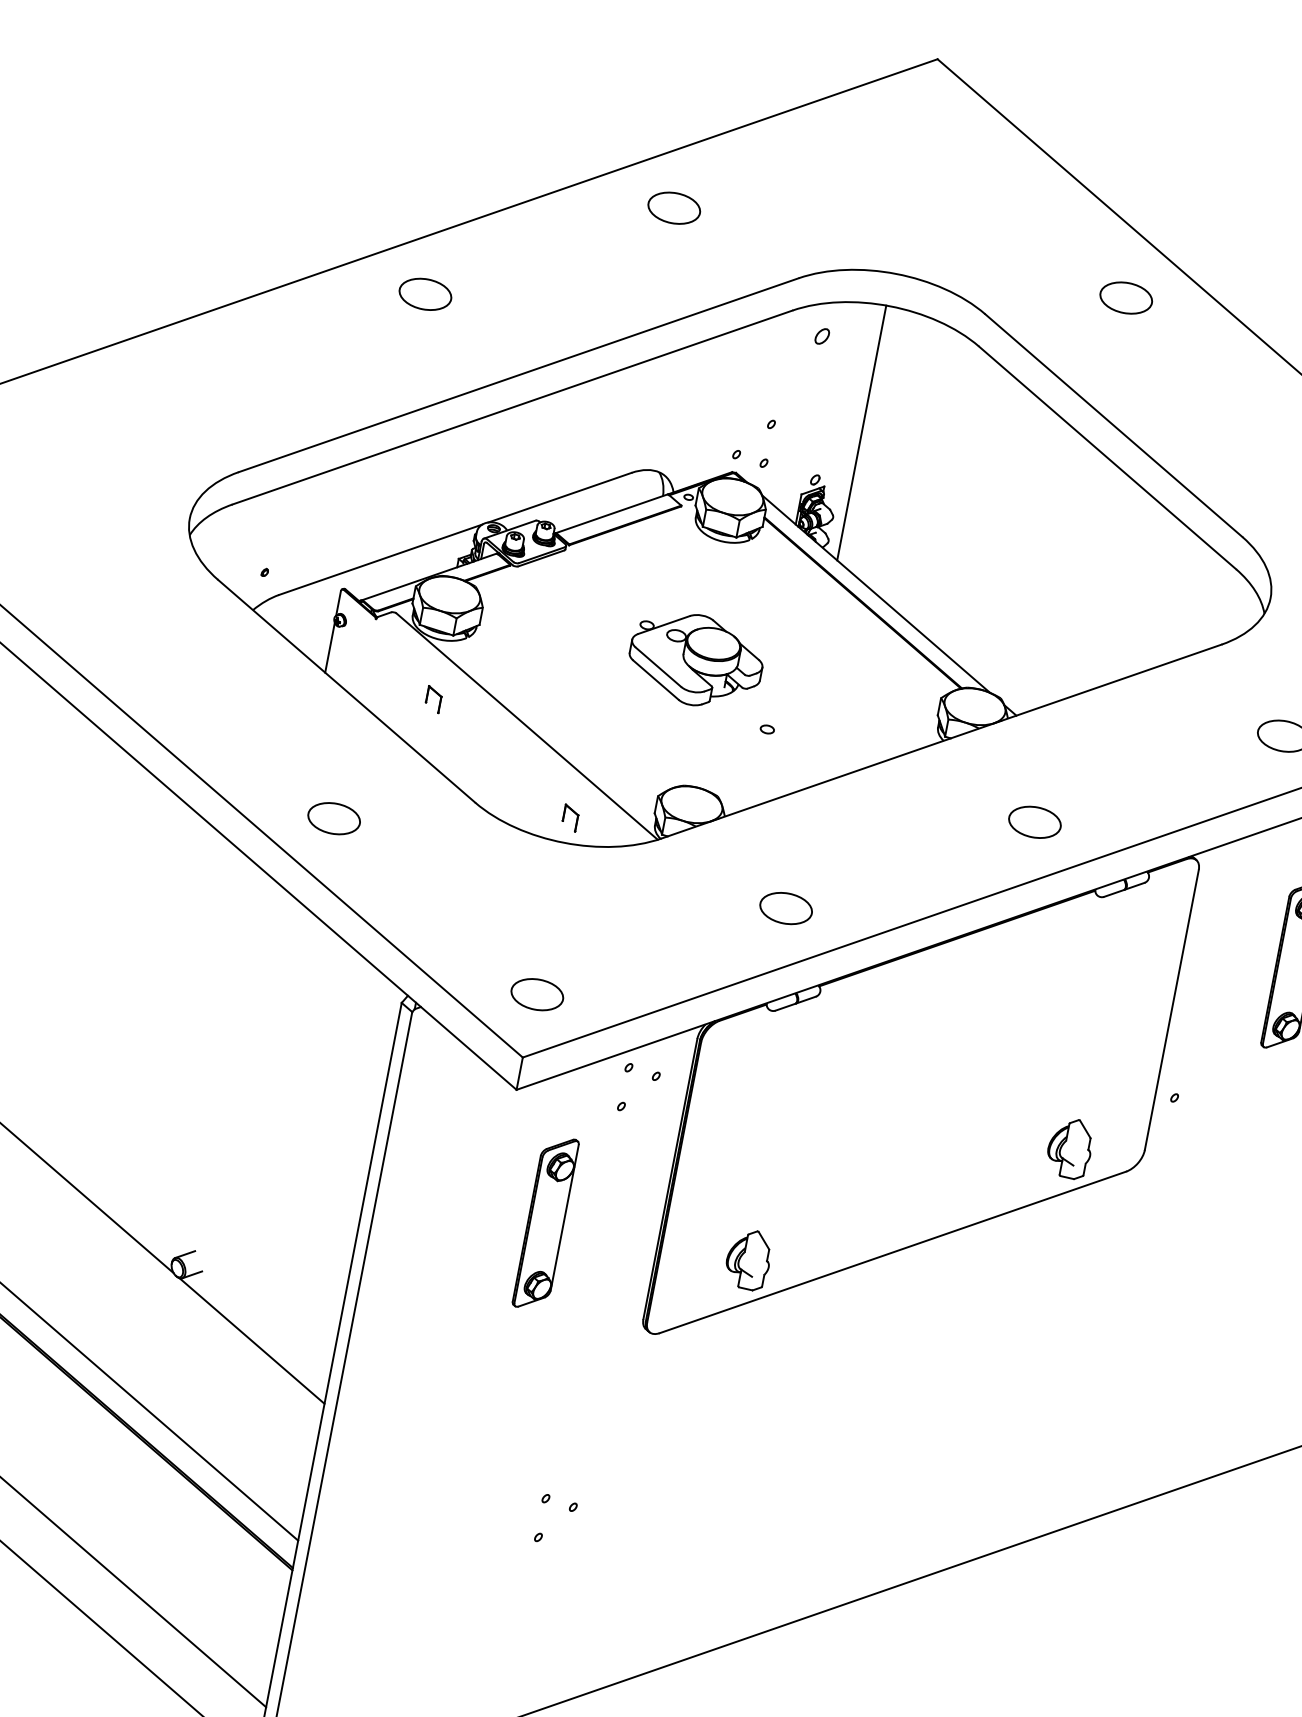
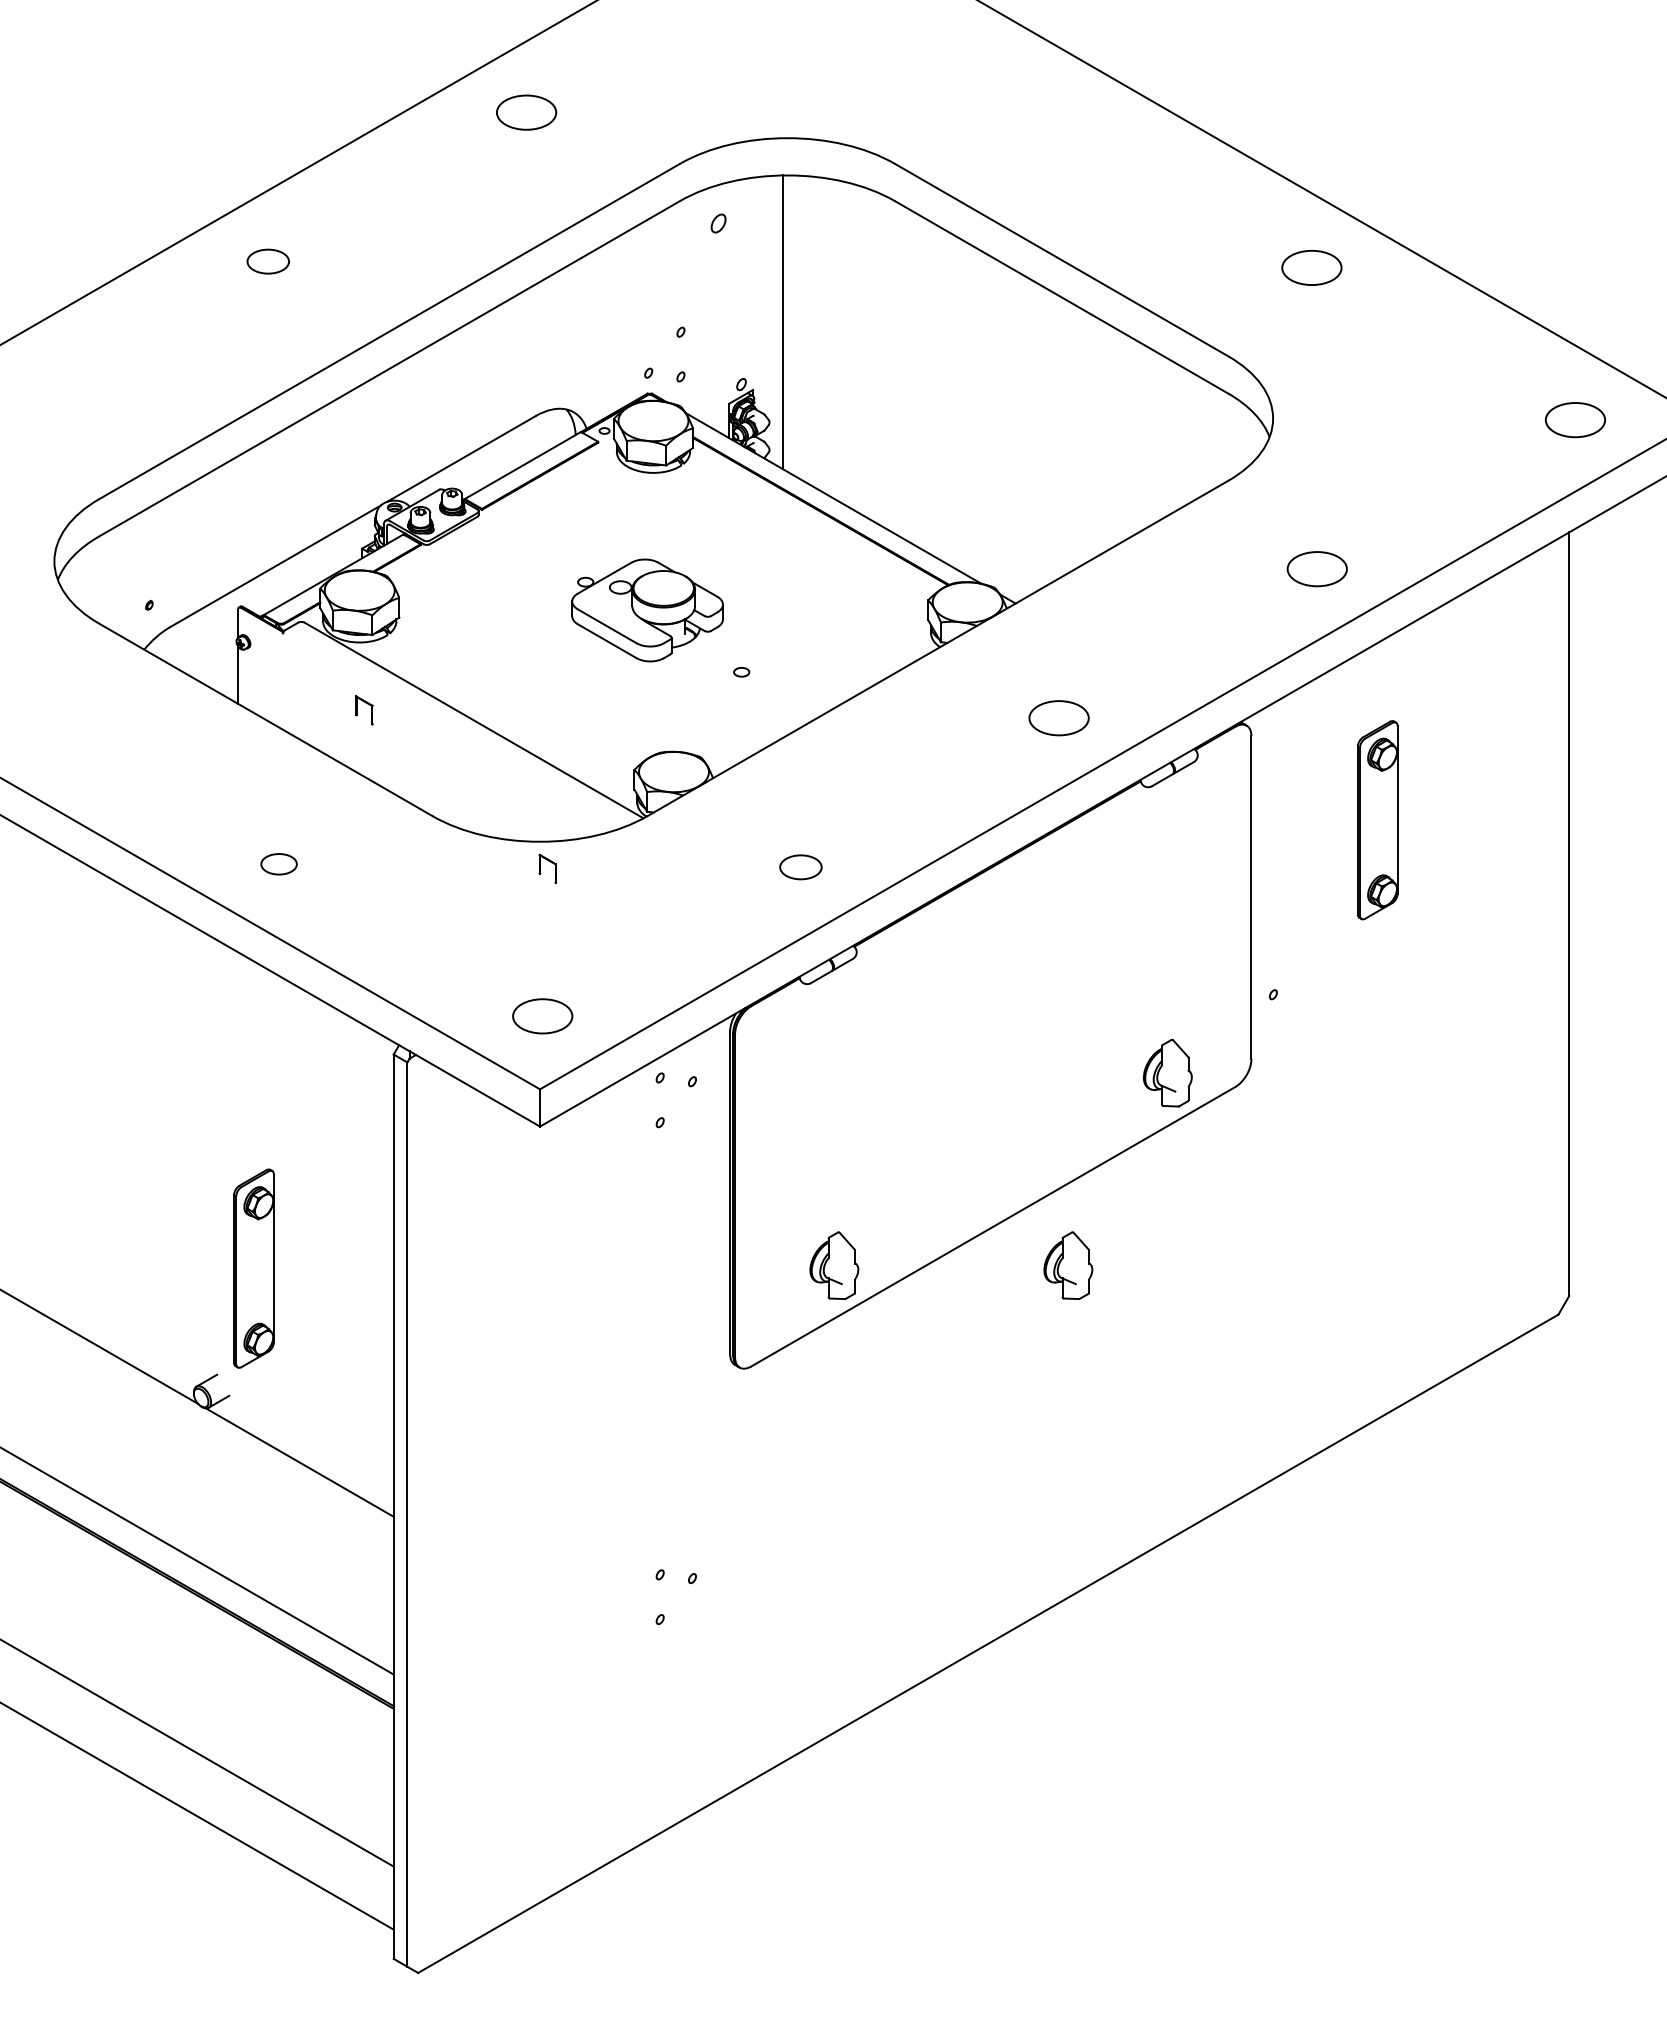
part: (424, 294) -> (267, 261), size x0.7
part: (1125, 297) -> (1047, 115), removed
part: (573, 812) -> (550, 862), moved
part: (333, 818) -> (278, 864), size x0.6
part: (785, 908) -> (800, 867), size x0.7
part: (545, 1223) -> (253, 1268), moved
part: (951, 1298) -> (1068, 1265), added

